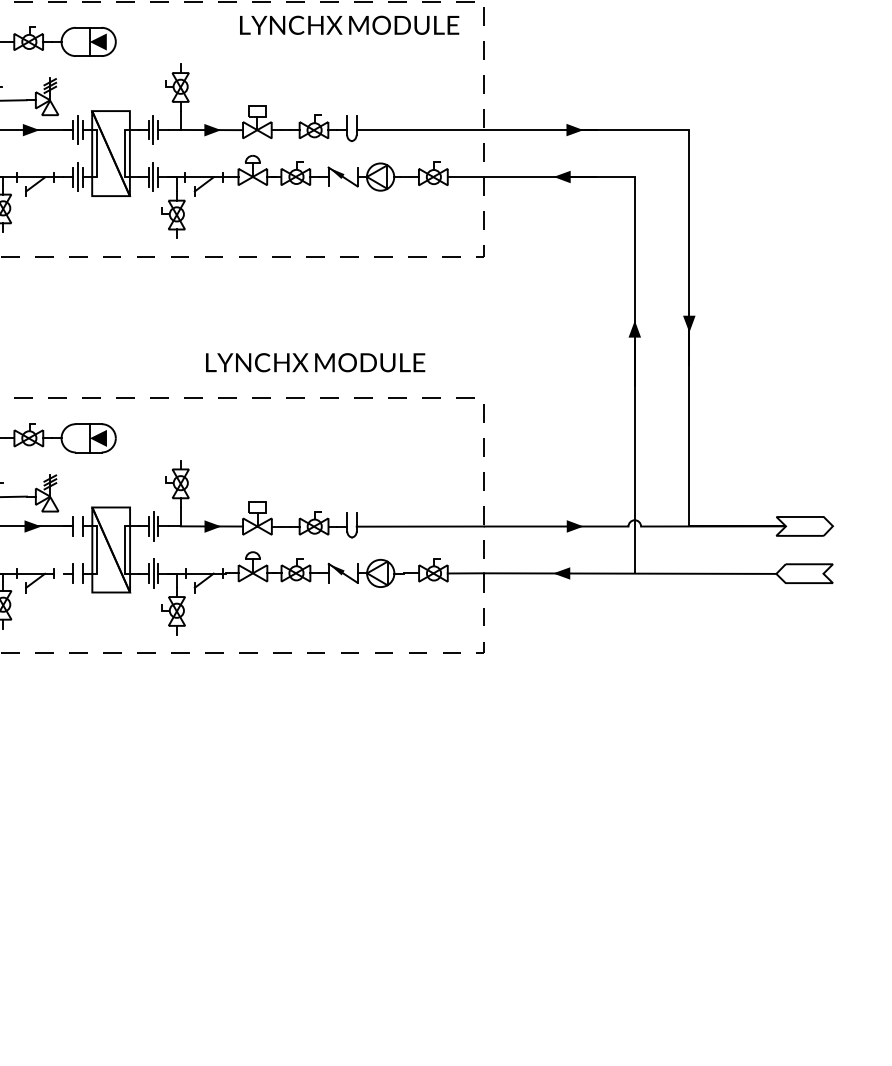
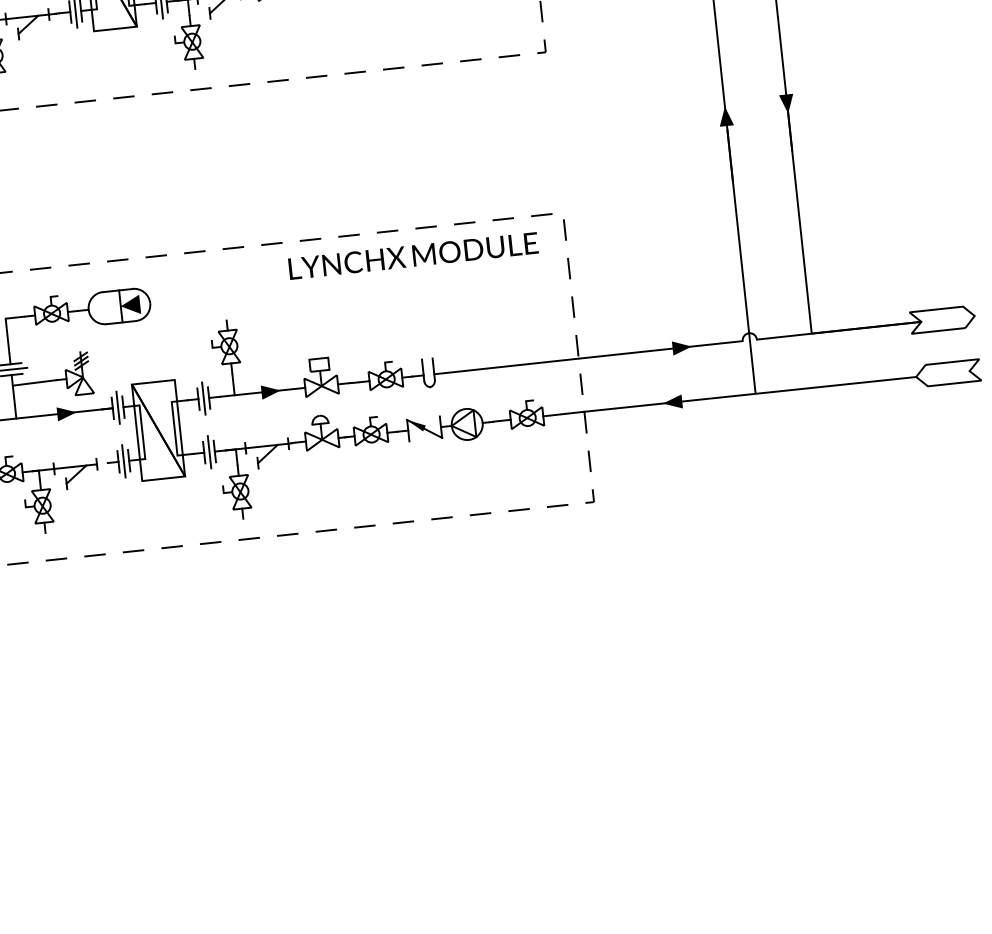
text: (315, 362) -> (413, 255), moved
line: (78, 526) -> (118, 407), added
line: (78, 573) -> (124, 461), added

